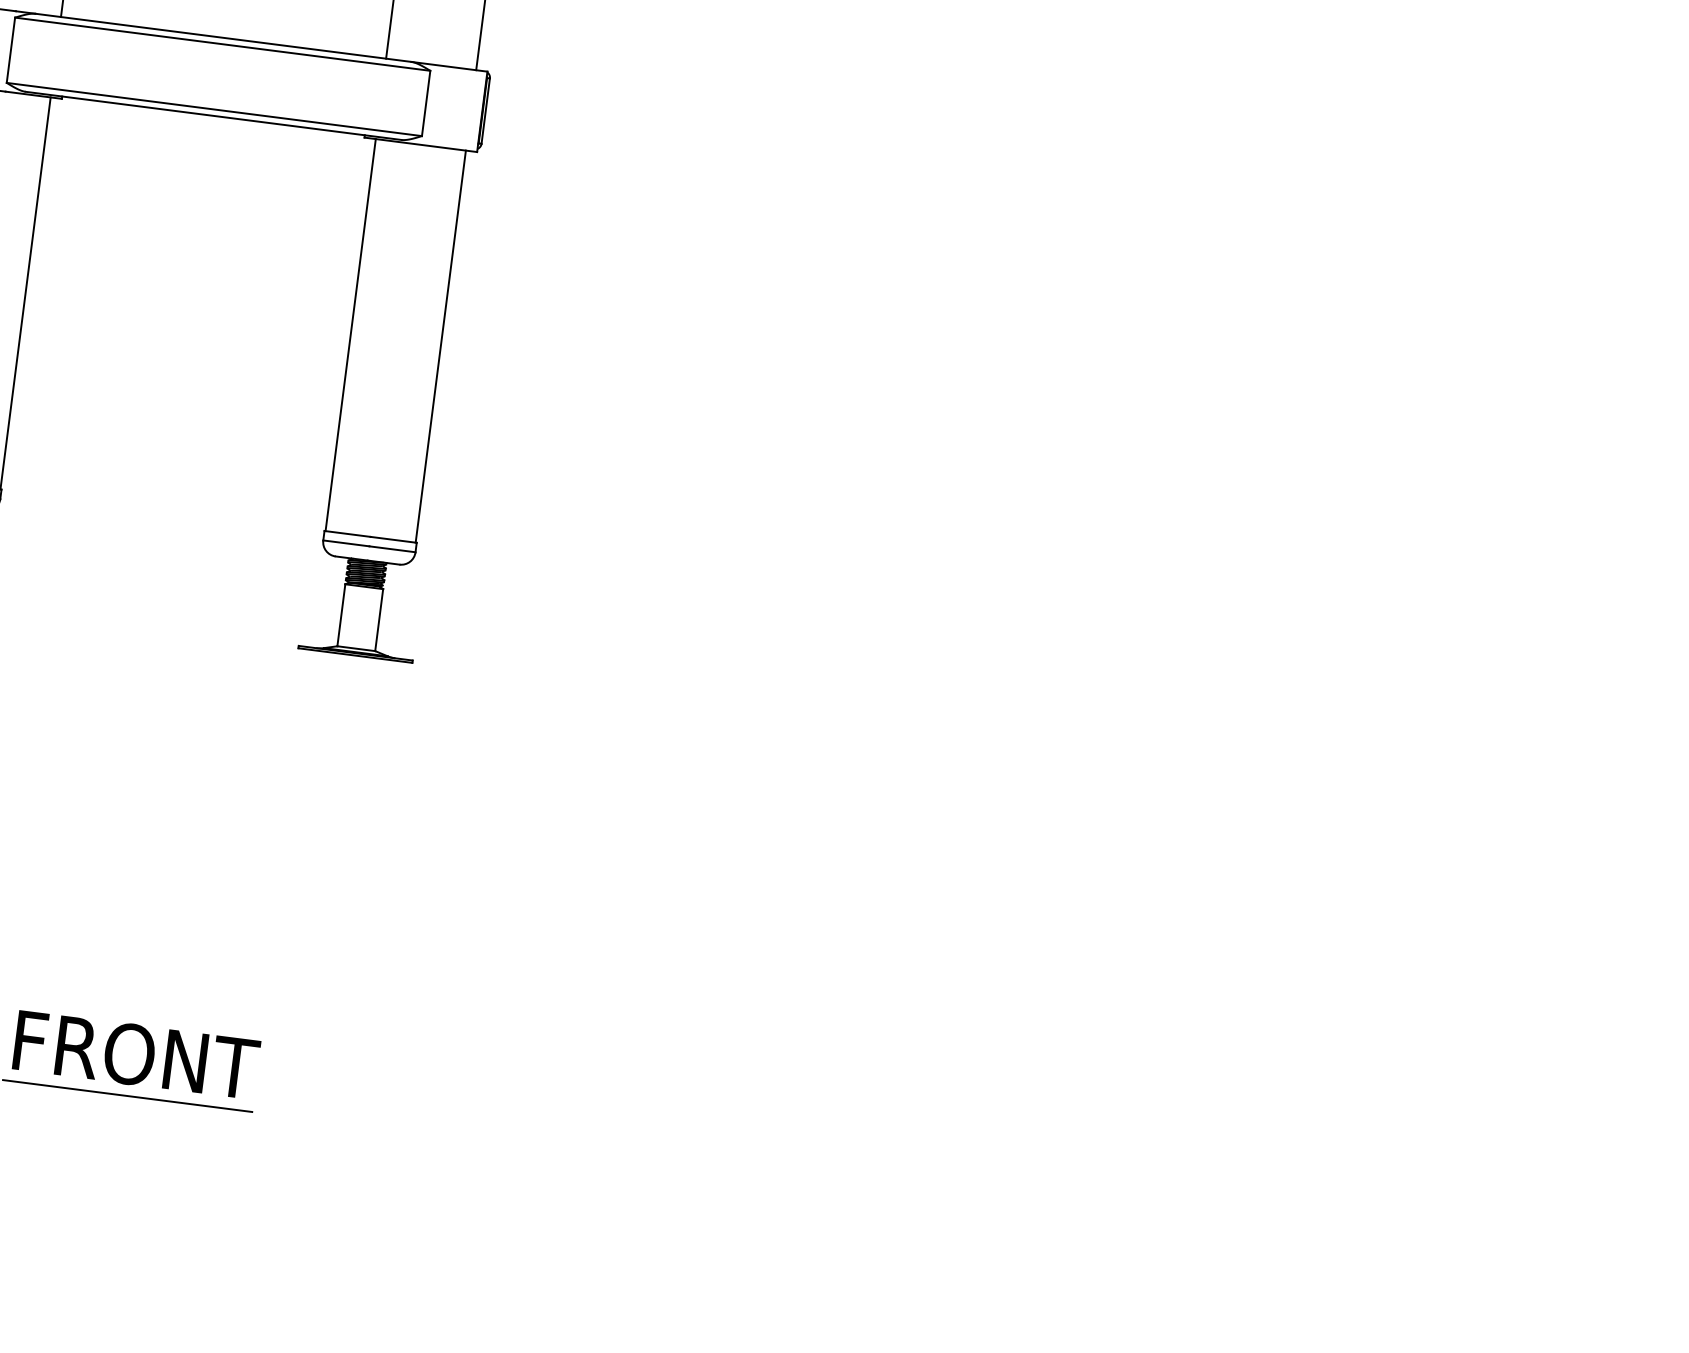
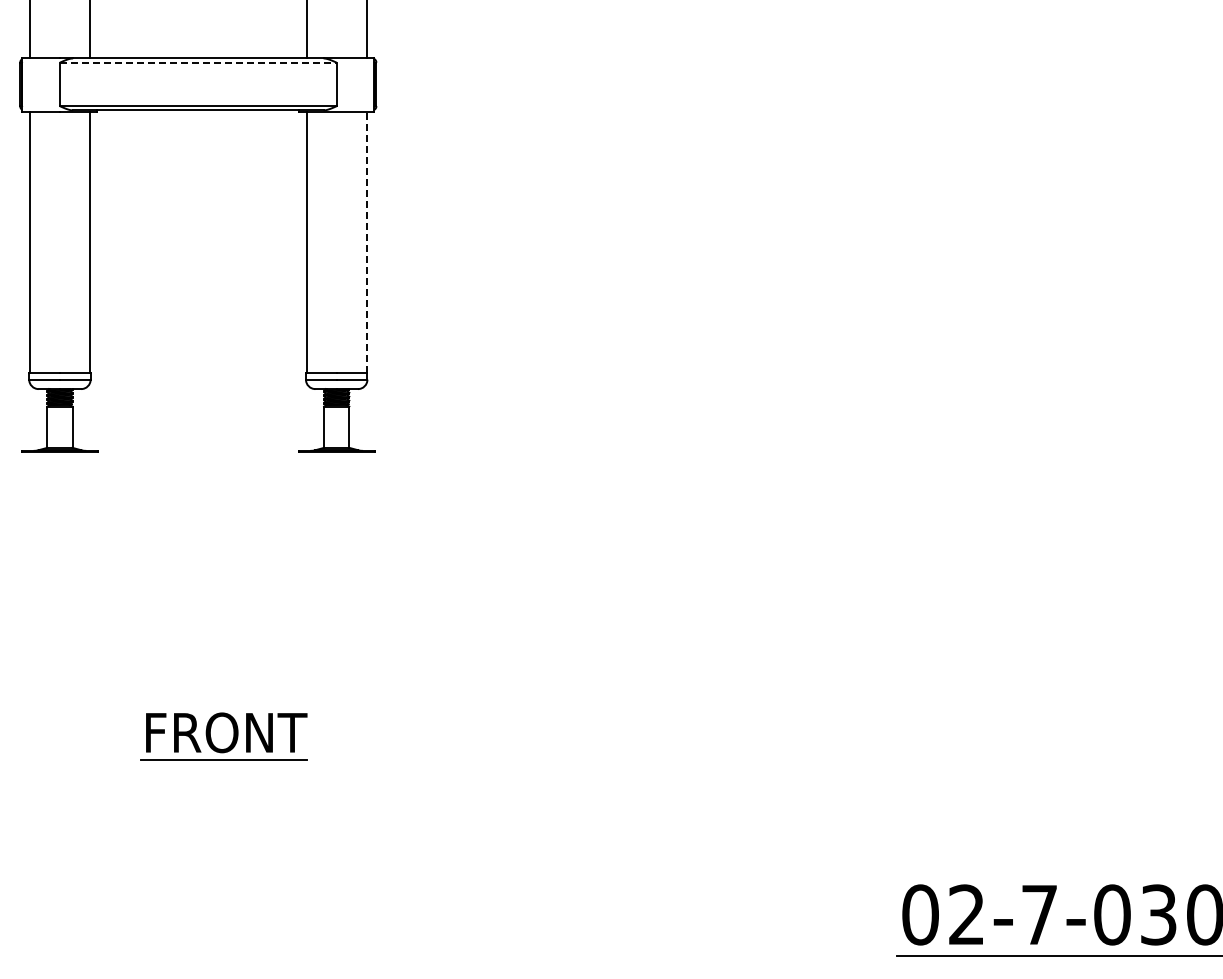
line: (223, 43) -> (198, 62), solid -> dashed
line: (440, 346) -> (366, 242), solid -> dashed

